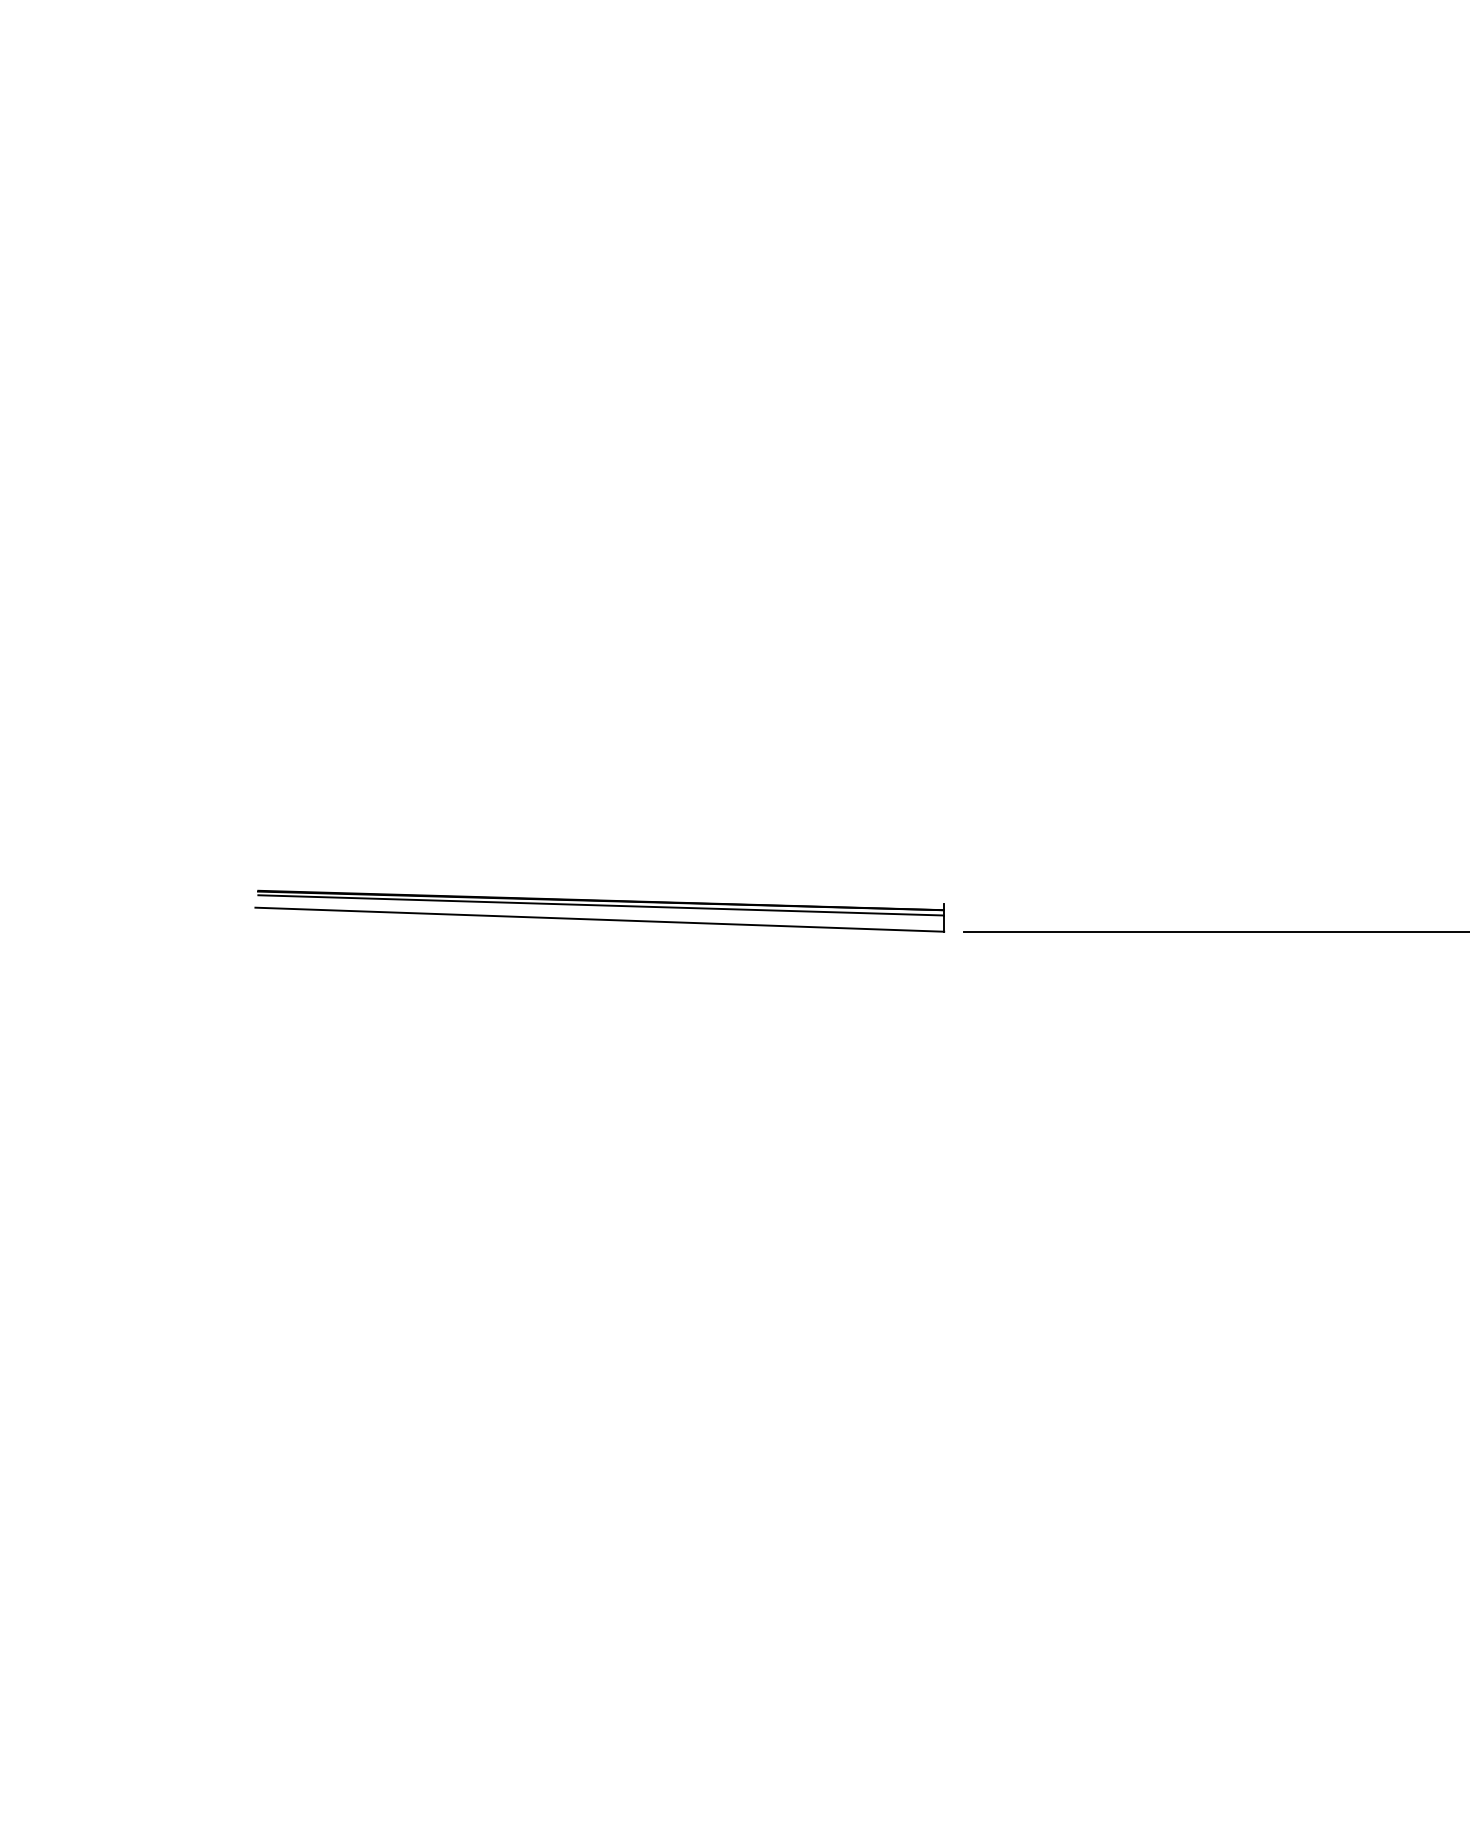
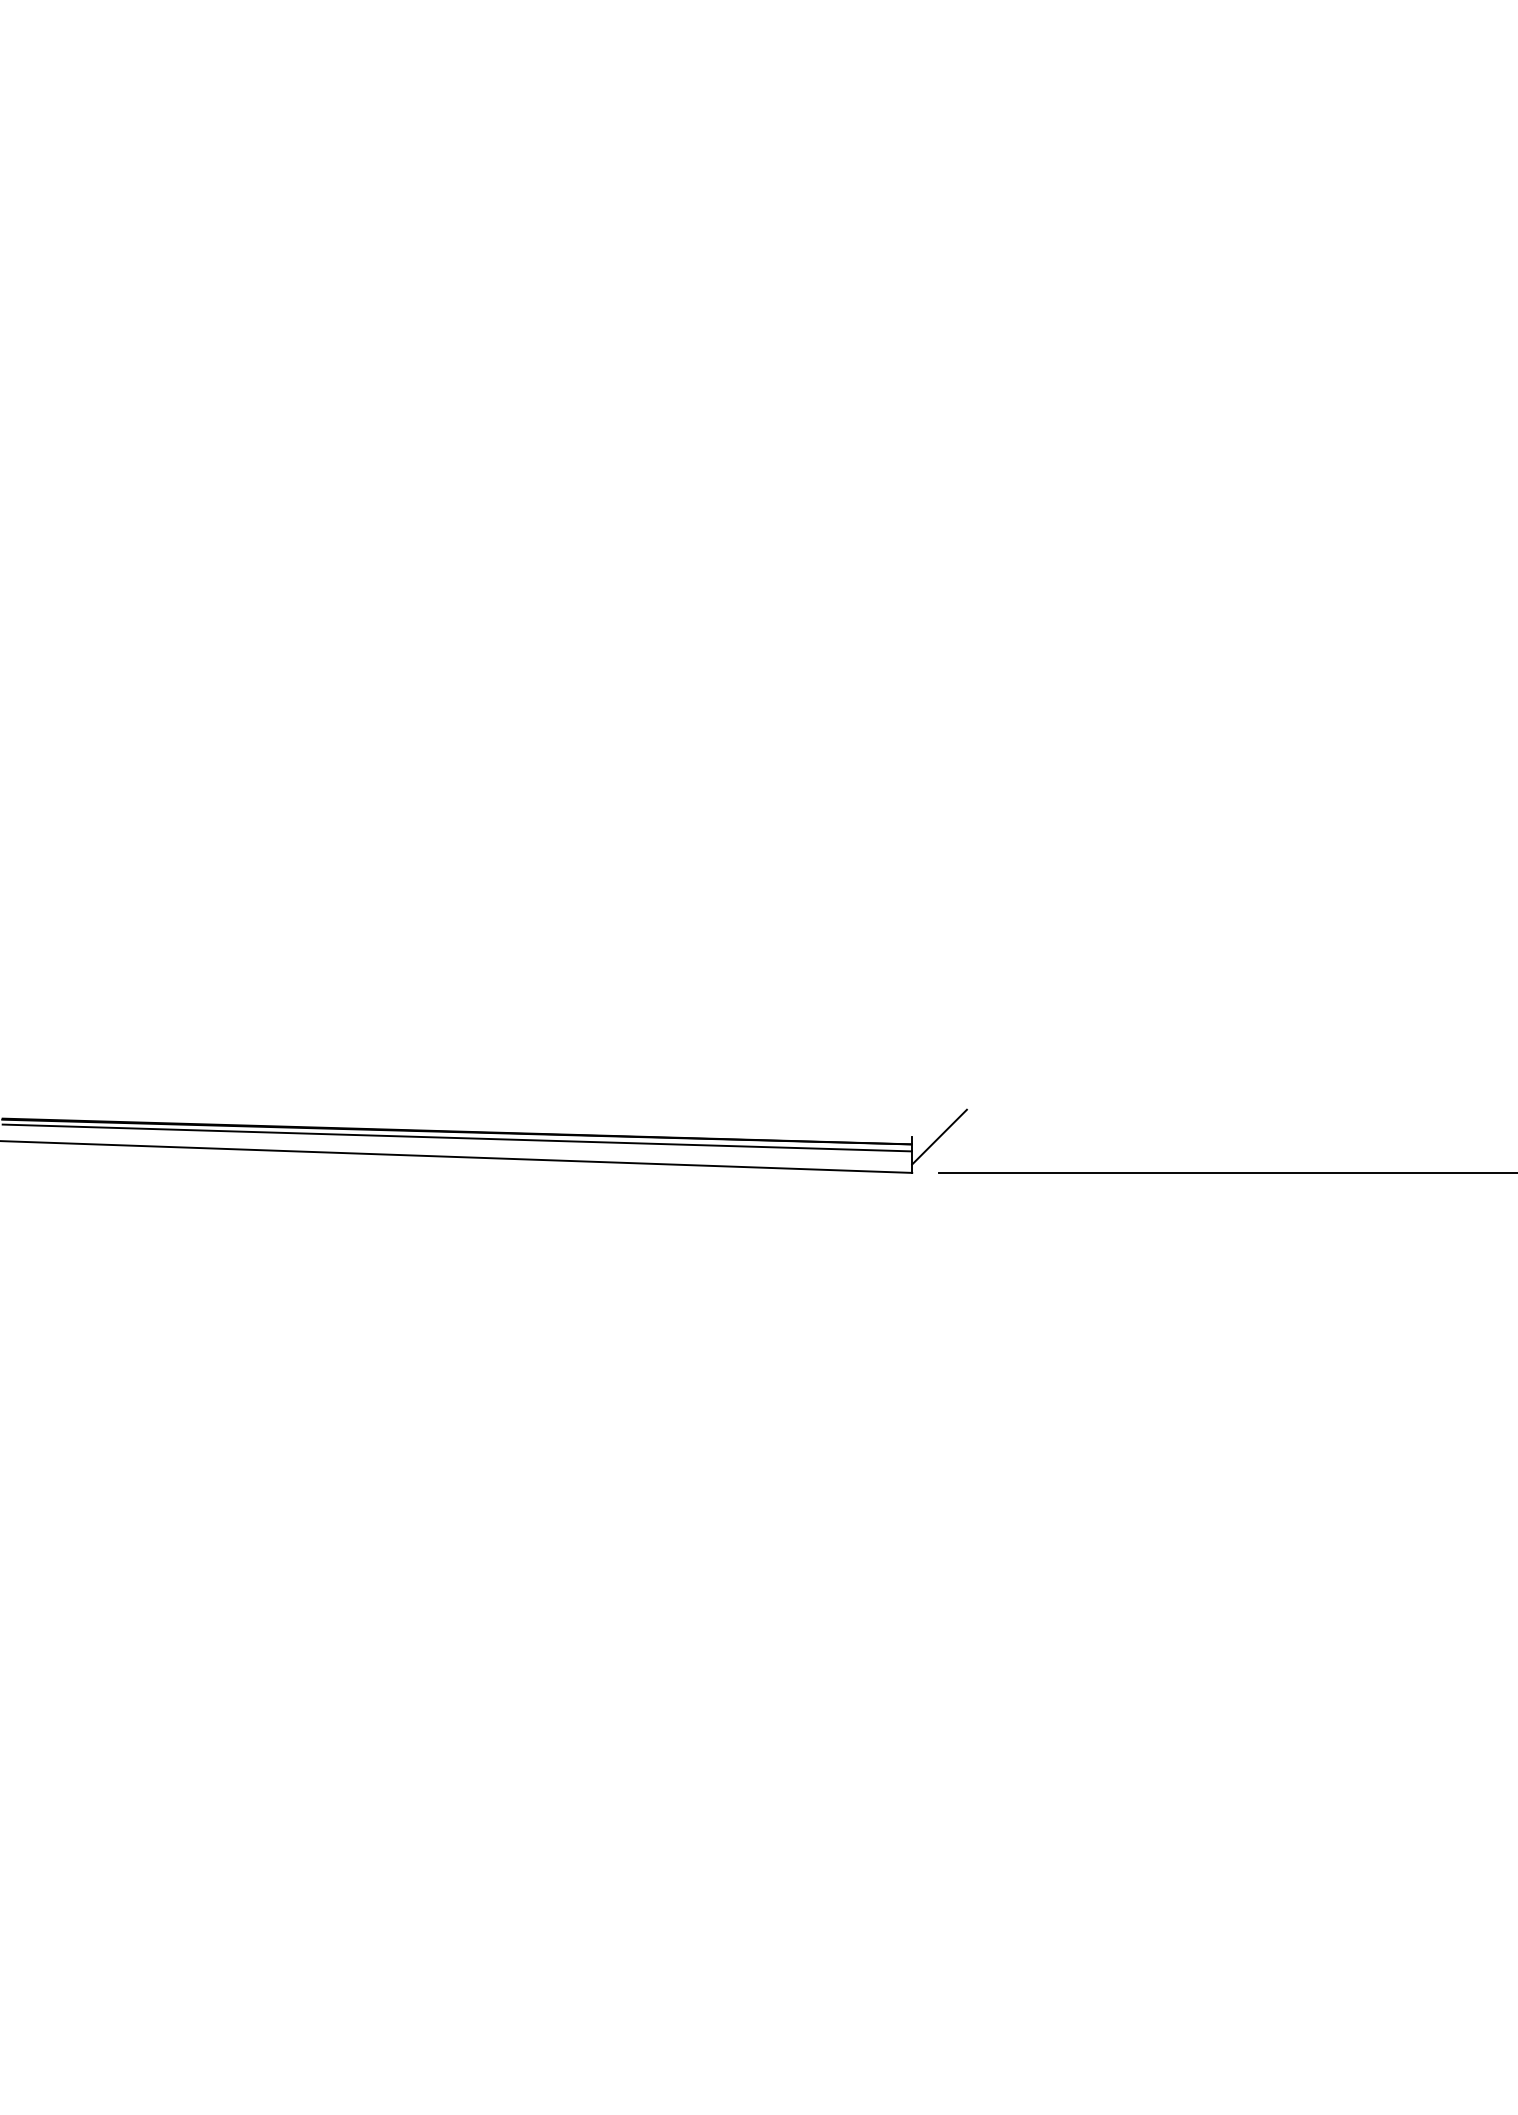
line: (964, 904) -> (939, 1136), added

